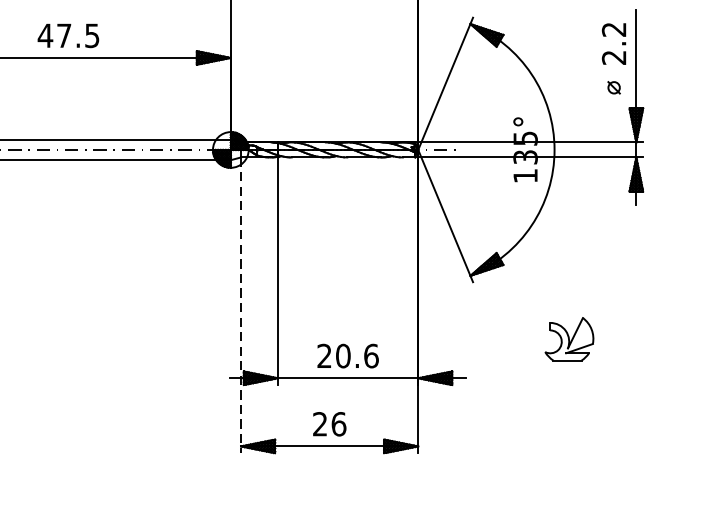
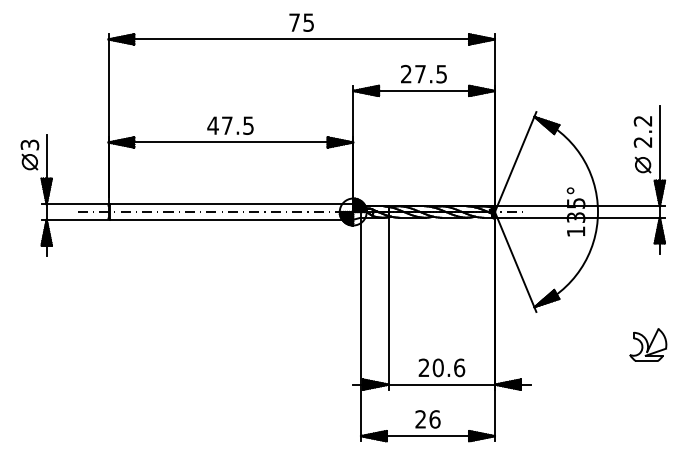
part: (613, 87) -> (642, 164), size x1.67
line: (240, 305) -> (360, 329), dashed -> solid
part: (569, 338) -> (648, 344), moved

